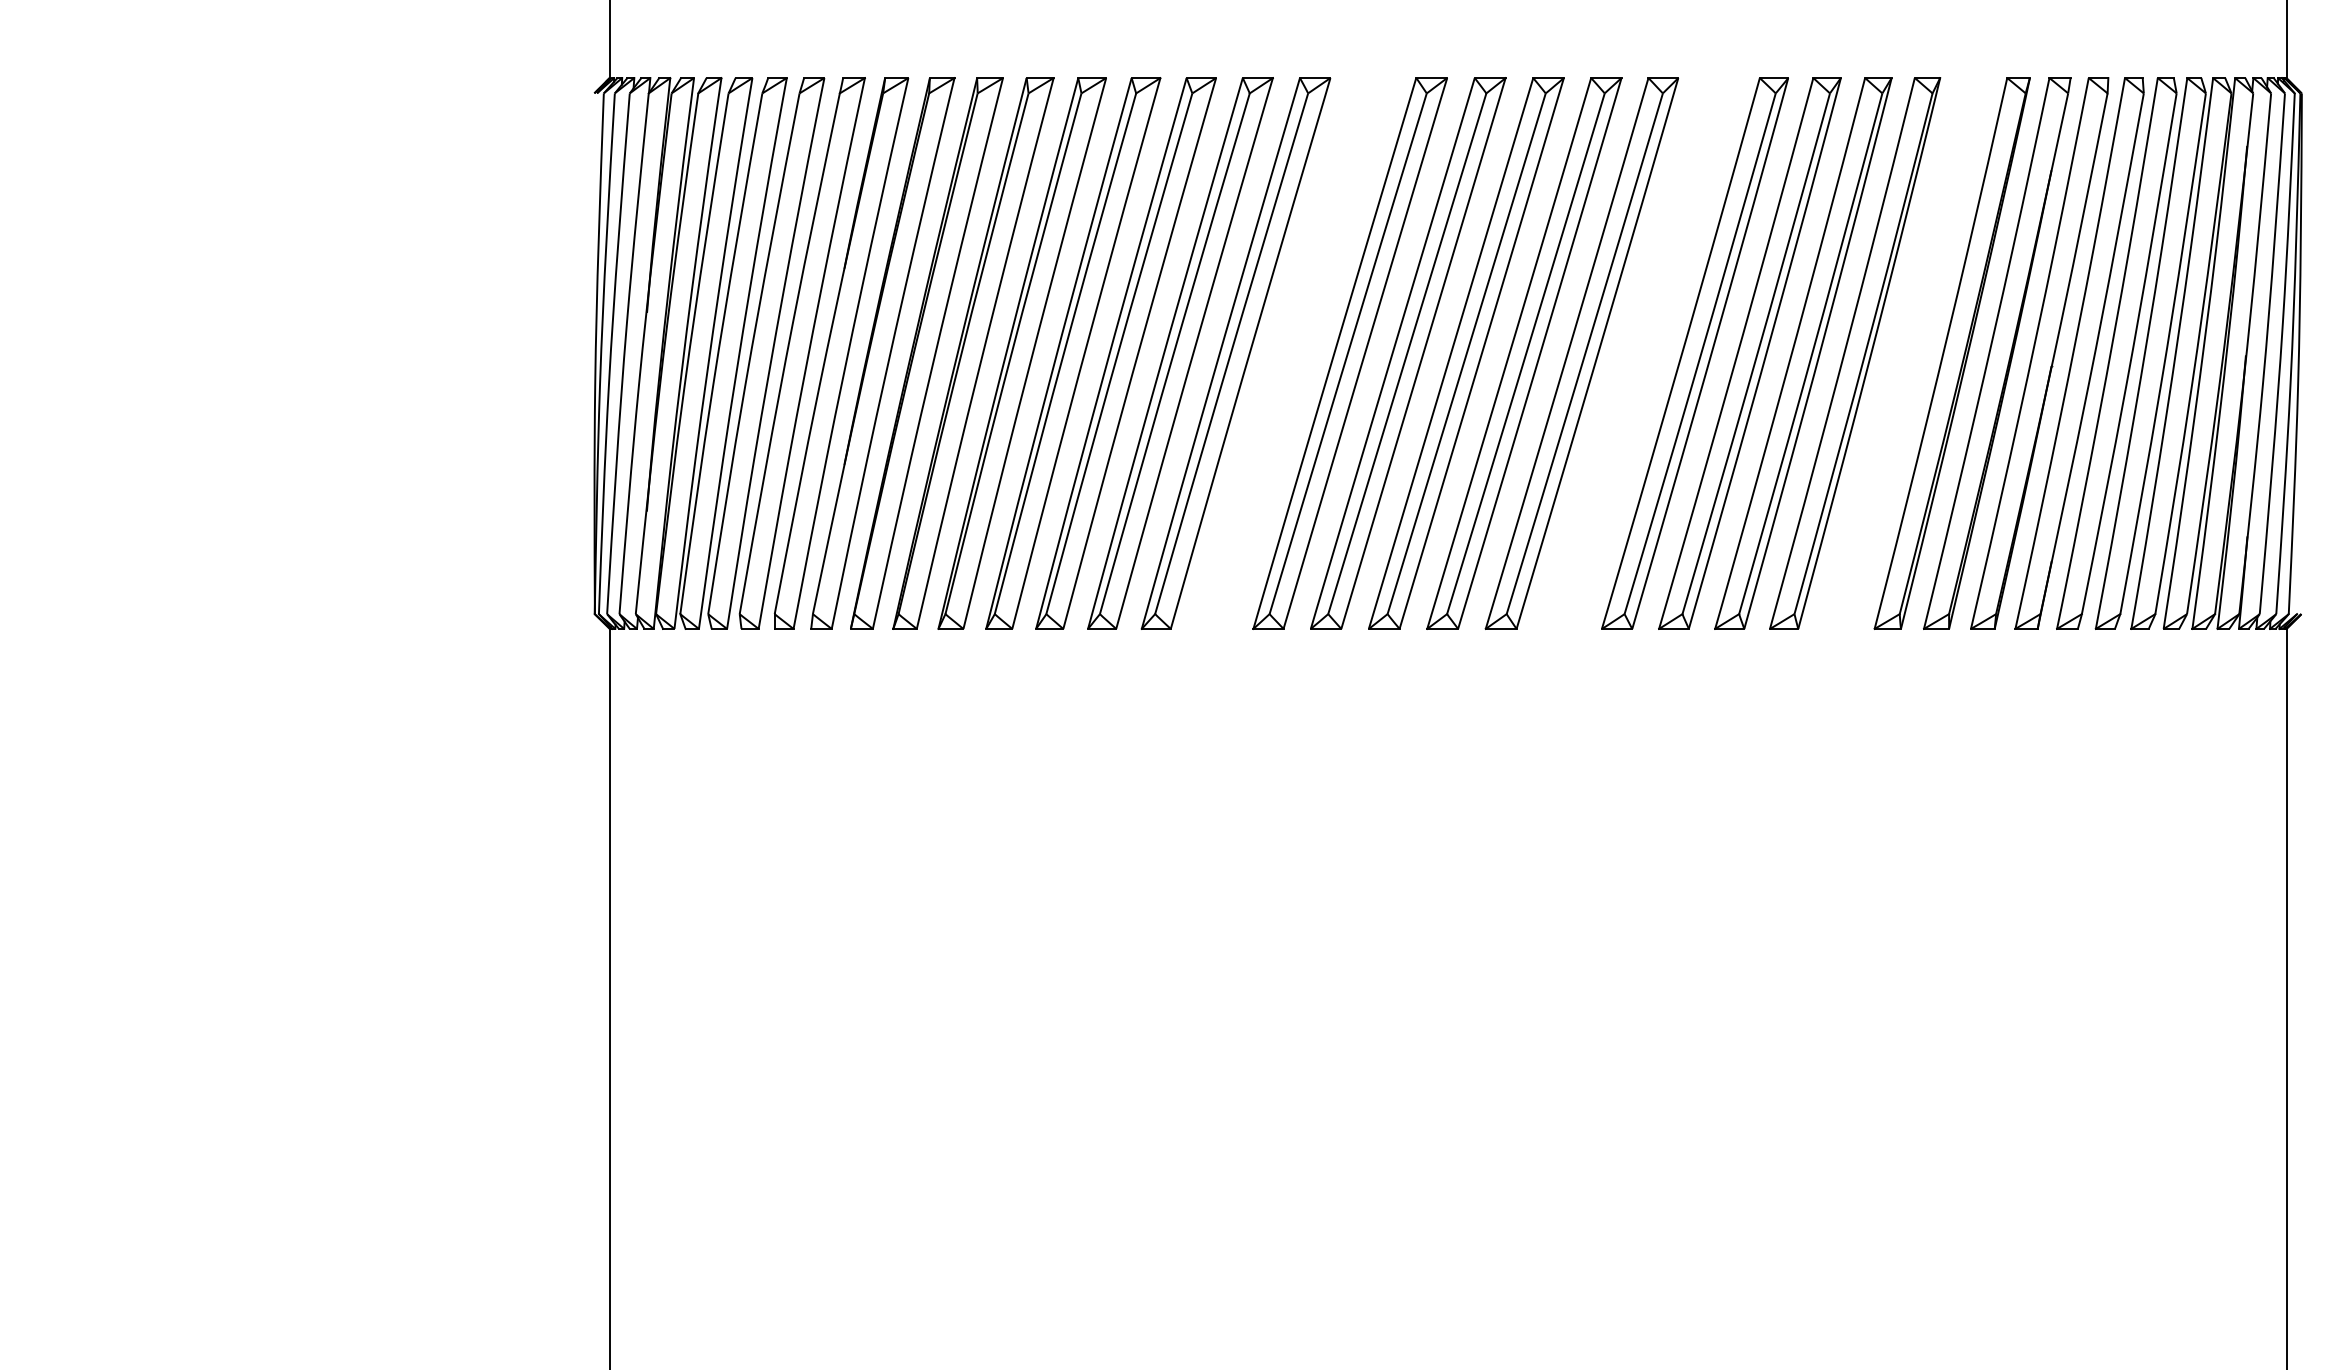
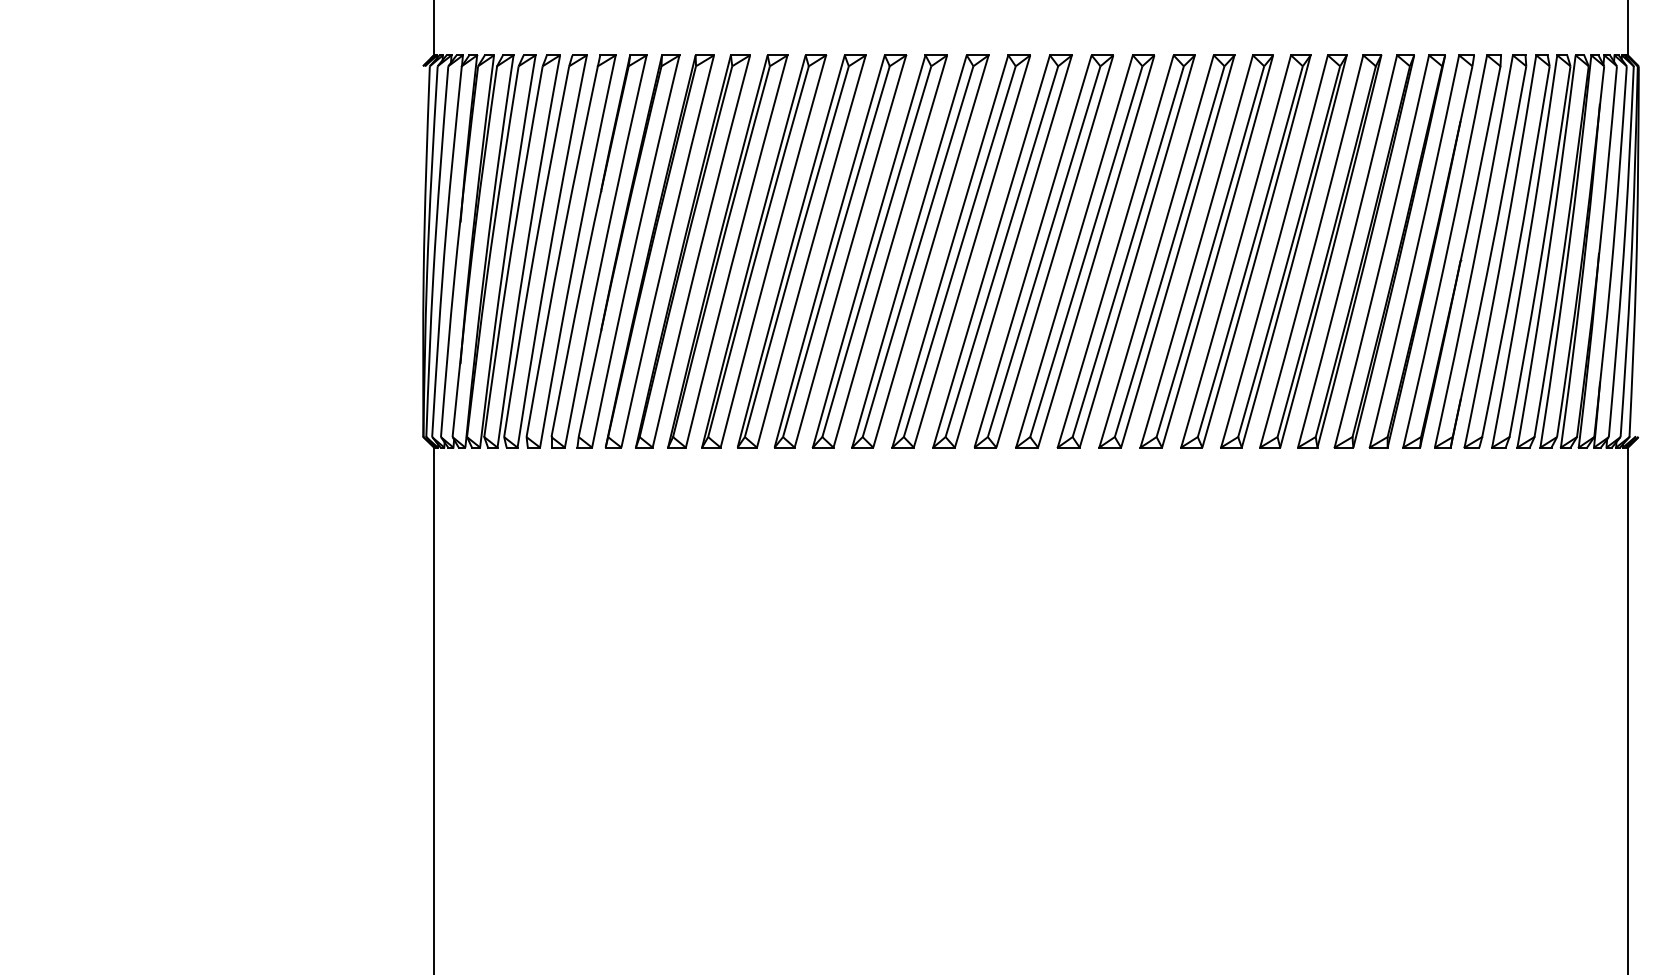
part: (1292, 353) -> (920, 251), added
part: (1638, 353) -> (1166, 251), added
part: (1904, 353) -> (1355, 251), added

